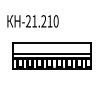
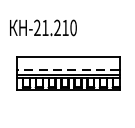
line: (51, 53) -> (67, 69), solid -> dashed

